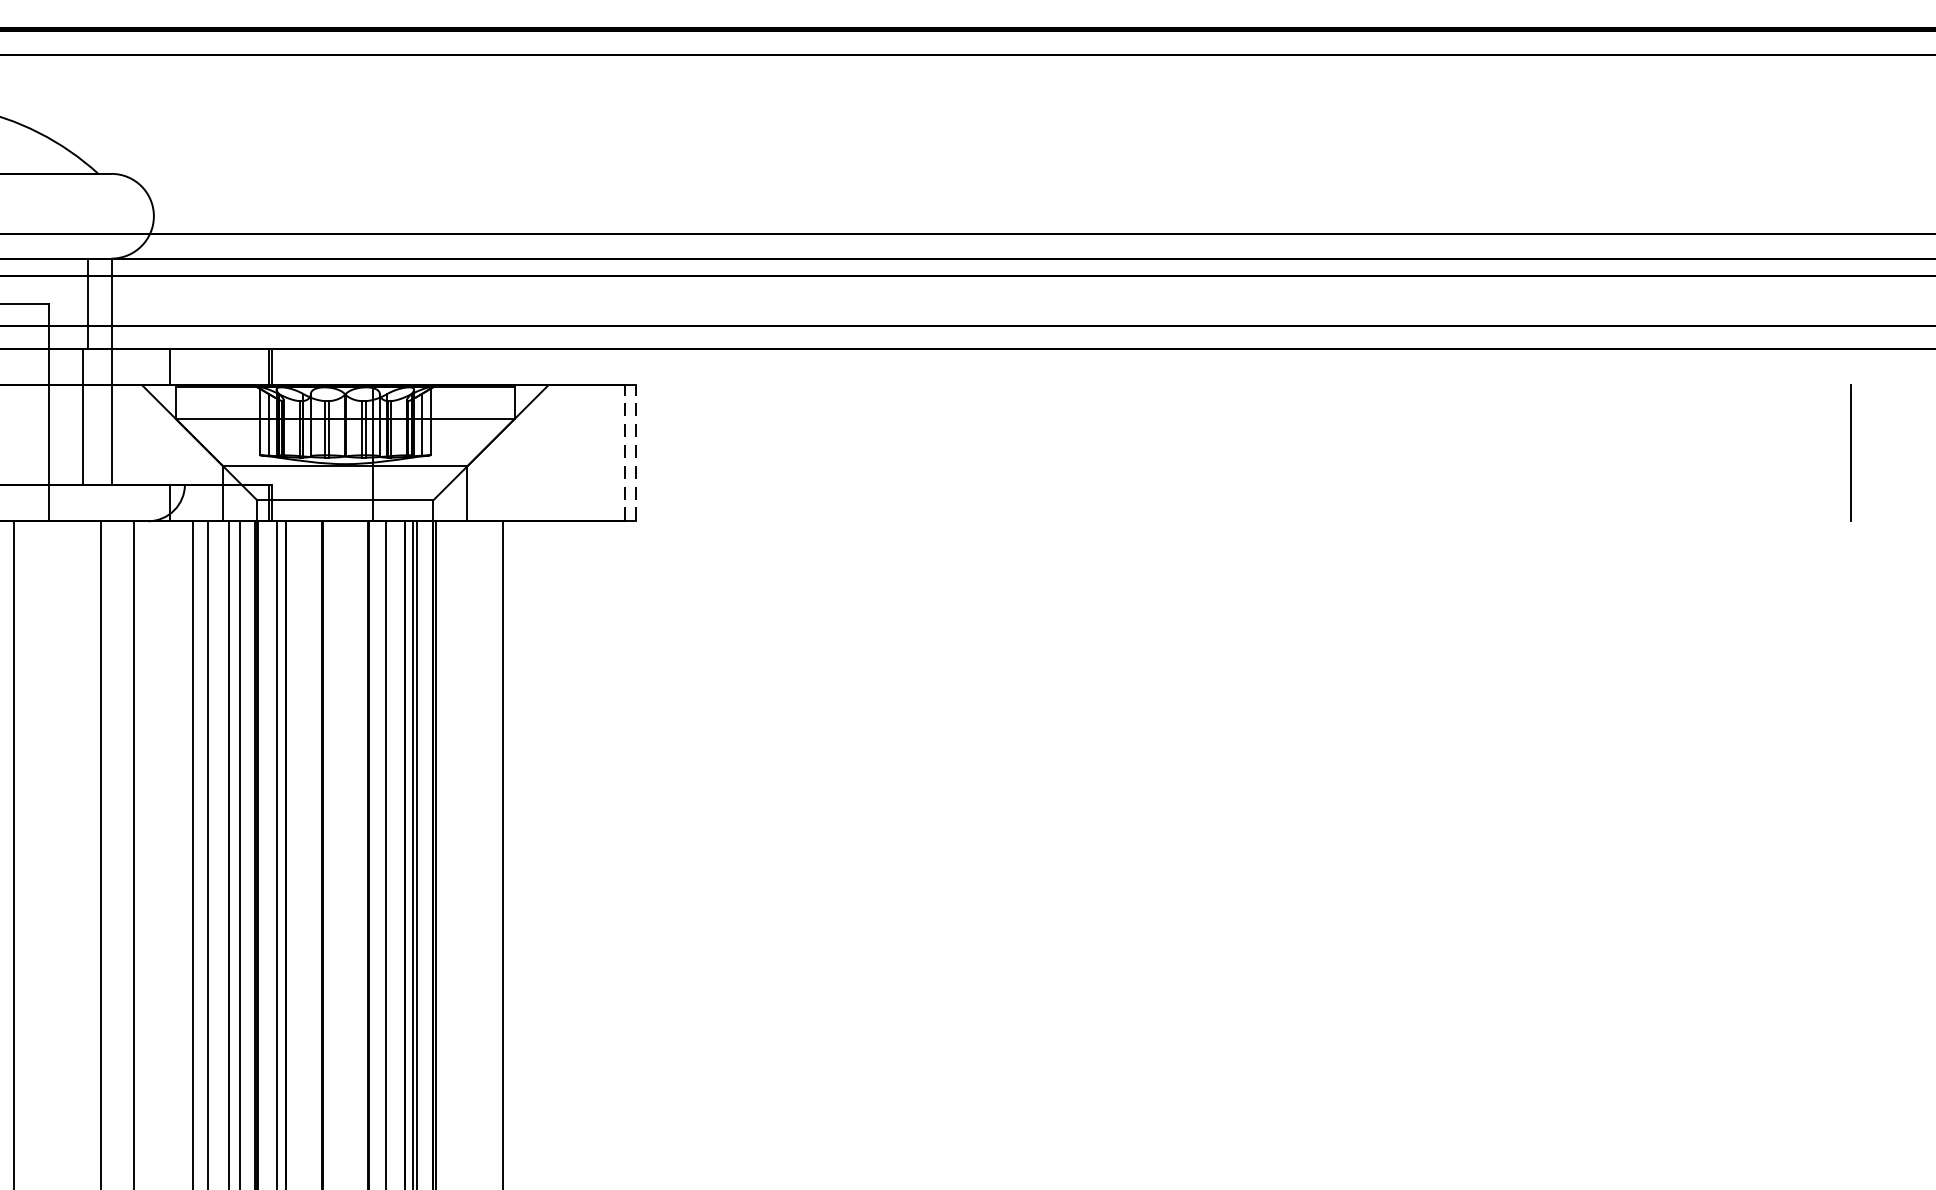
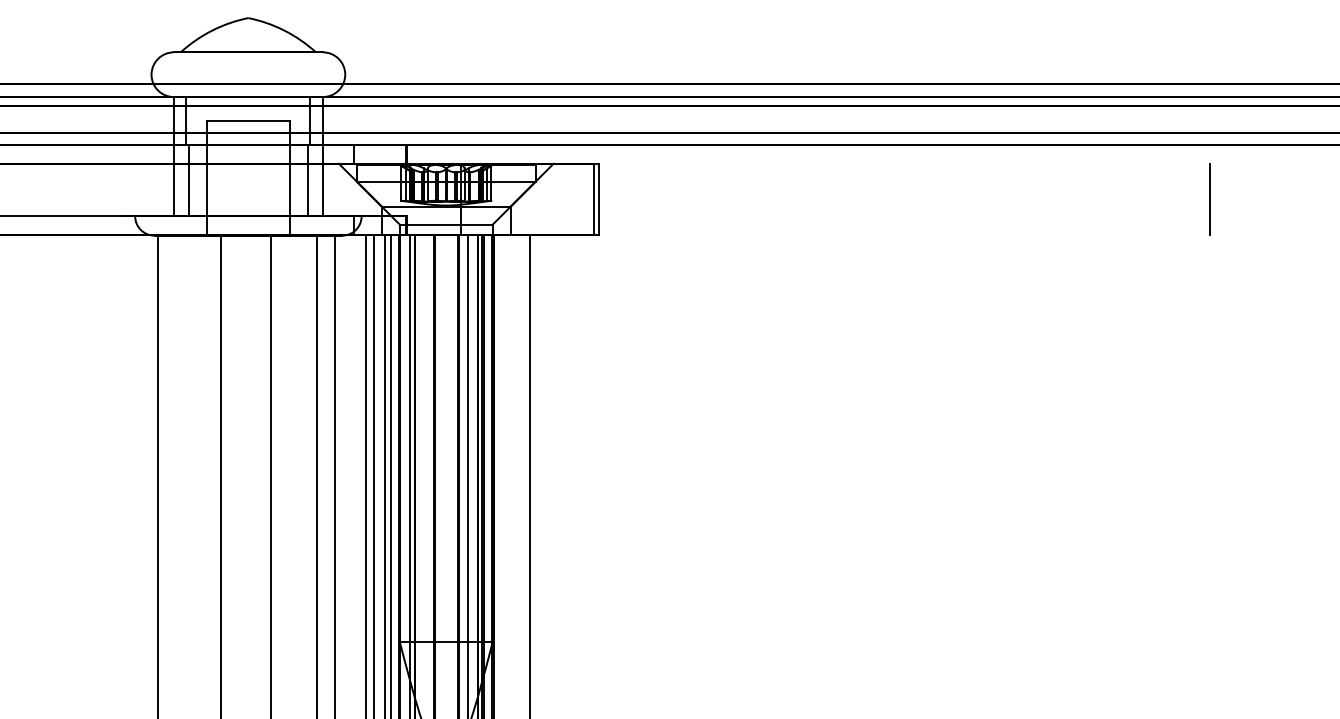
line: (624, 452) -> (593, 199), dashed -> solid
line: (635, 452) -> (599, 199), dashed -> solid
line: (1850, 452) -> (1209, 199), moved

